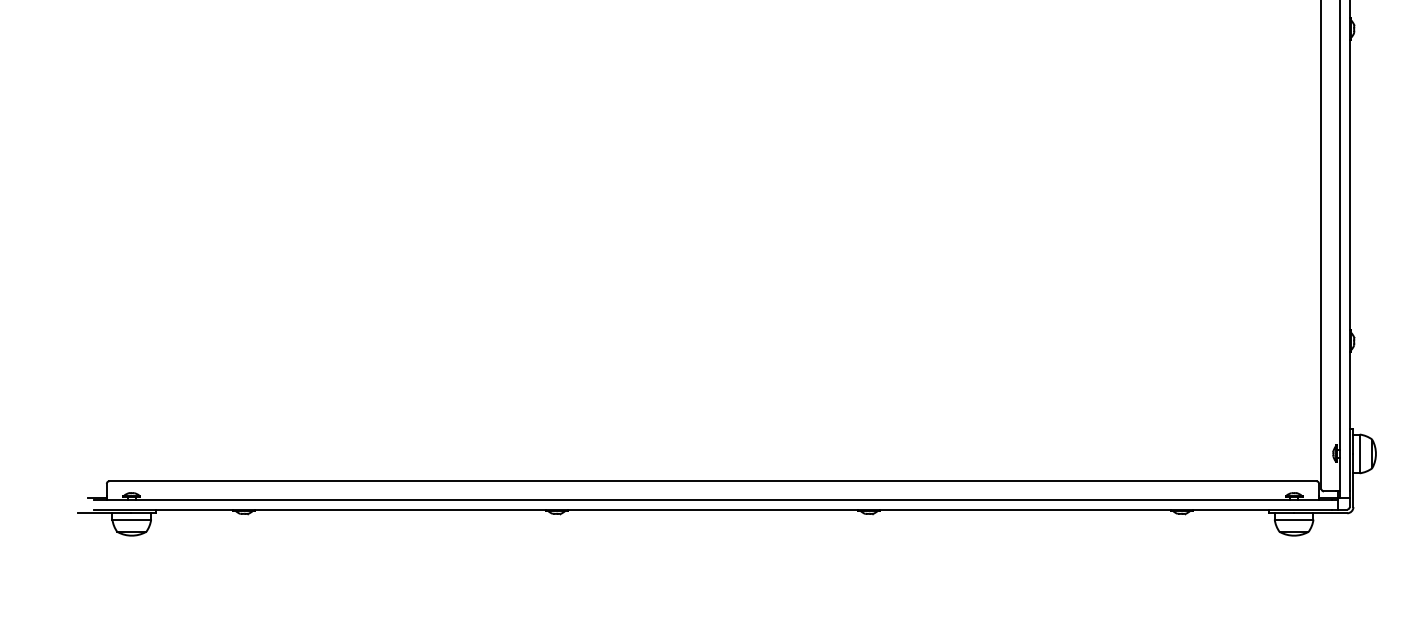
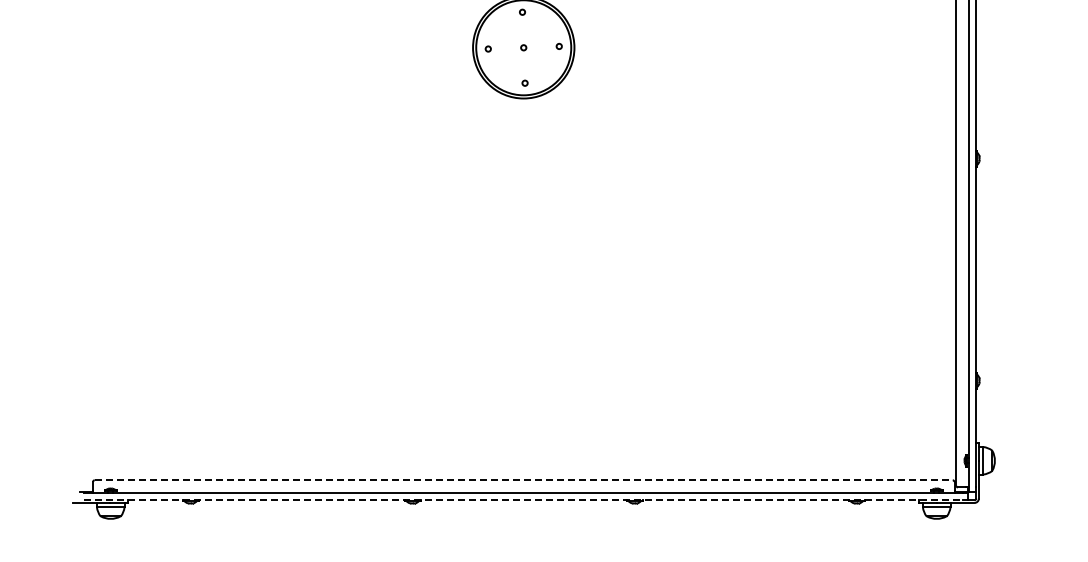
line: (712, 481) -> (523, 480), solid -> dashed
line: (712, 509) -> (523, 500), solid -> dashed

